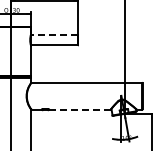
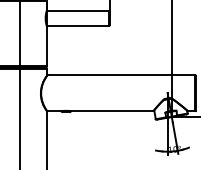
line: (53, 34) -> (76, 10), dashed -> solid
line: (79, 109) -> (111, 111), dashed -> solid

